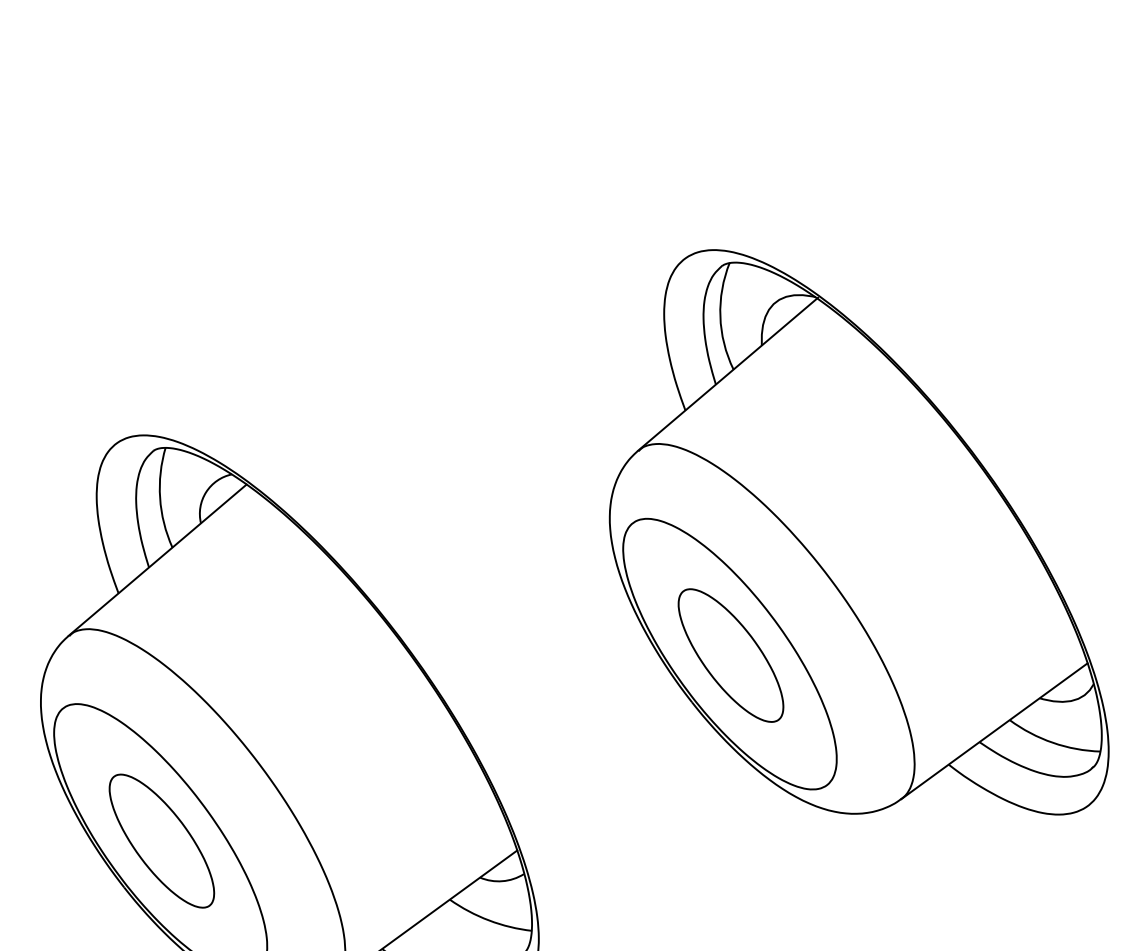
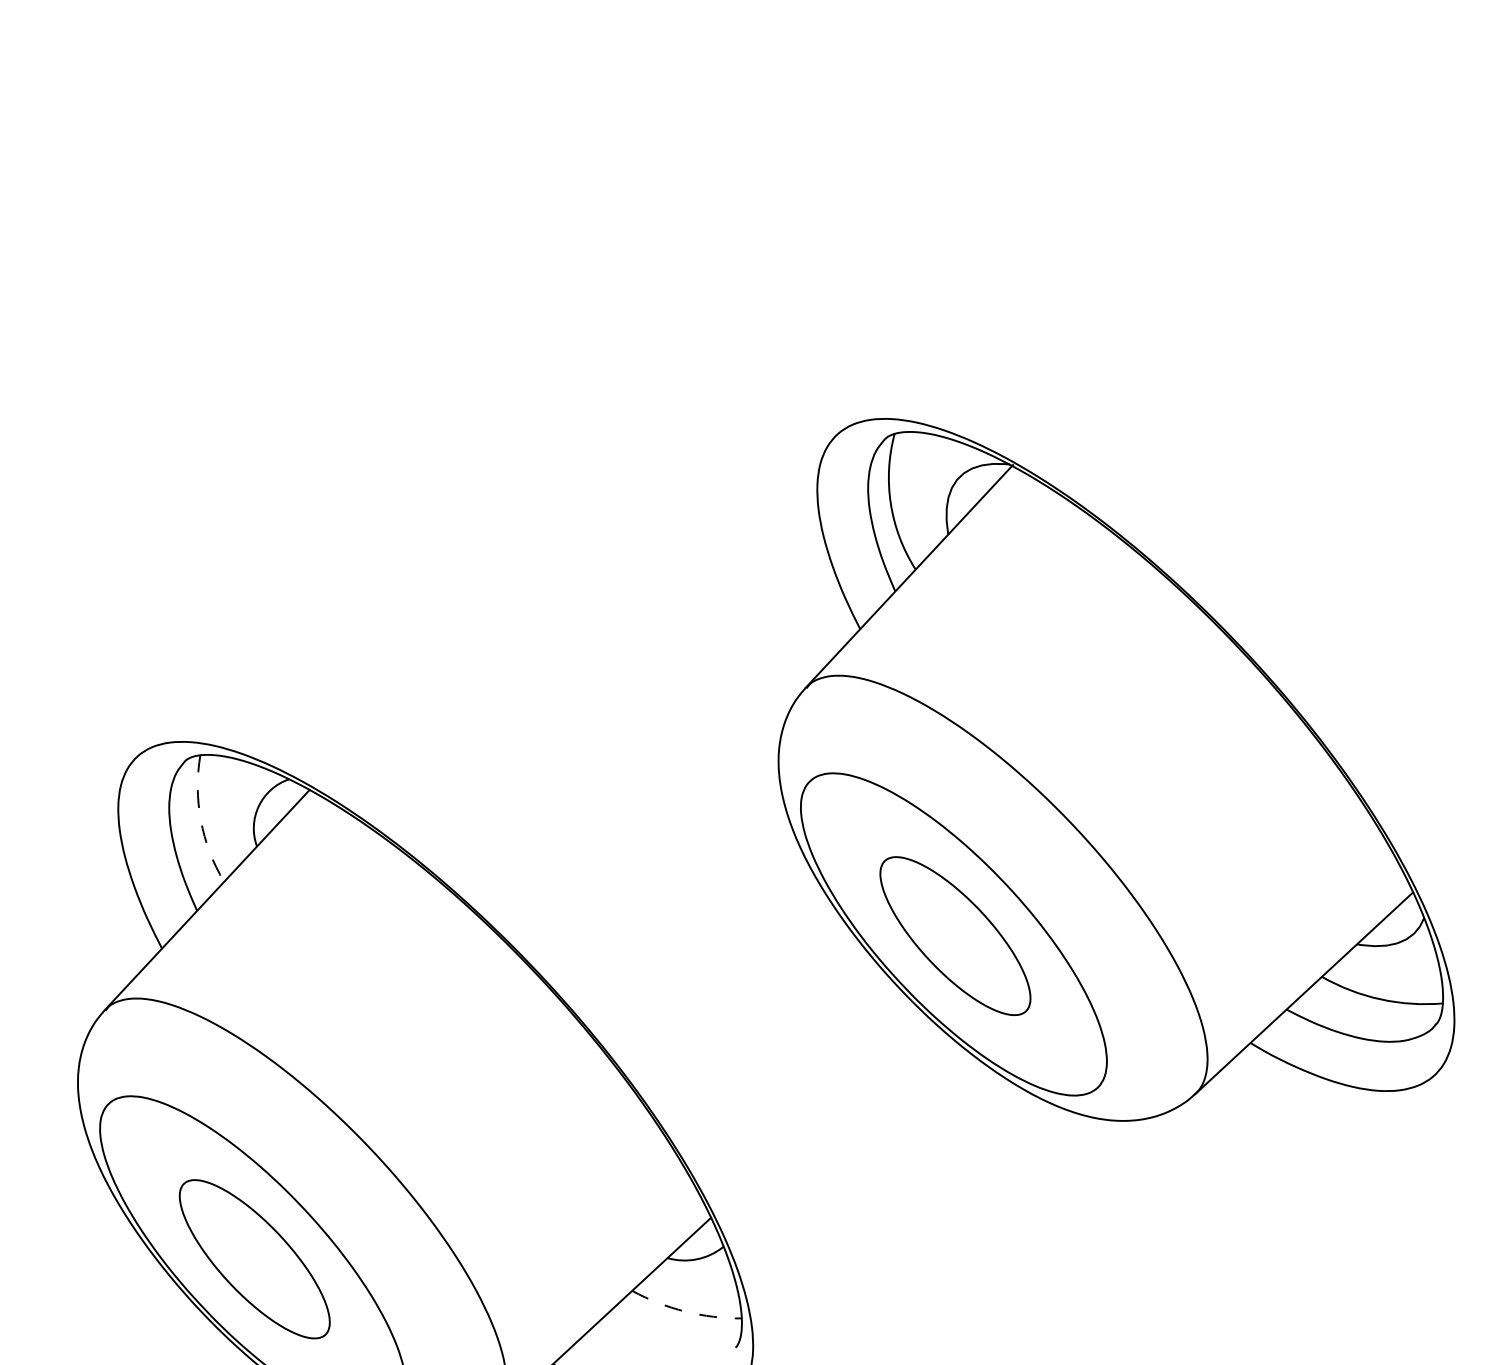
arc: (159, 498) -> (200, 820), solid -> dashed
arc: (489, 920) -> (685, 1311), solid -> dashed

